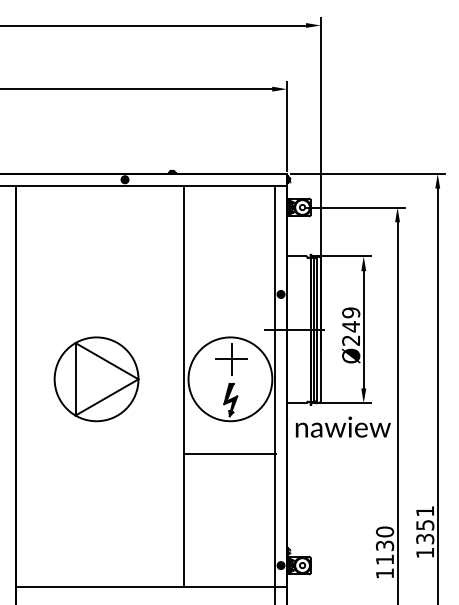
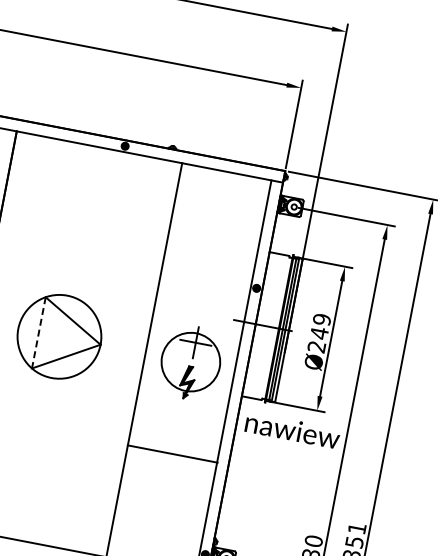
line: (75, 379) -> (38, 333), solid -> dashed
circle: (230, 379) -> (190, 362), size x0.7
line: (229, 454) -> (172, 454), moved

